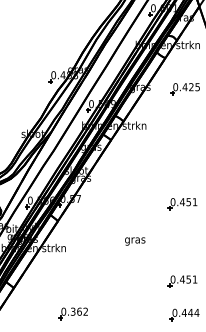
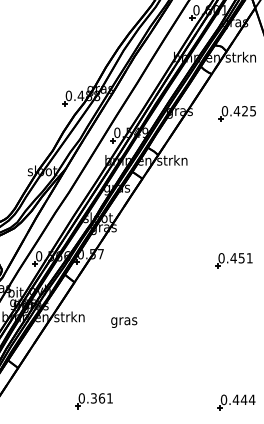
text: (135, 241) -> (124, 322), moved
part: (182, 281) -> (233, 359), removed
text: (85, 311) -> (109, 398), 0.362 -> 0.361

